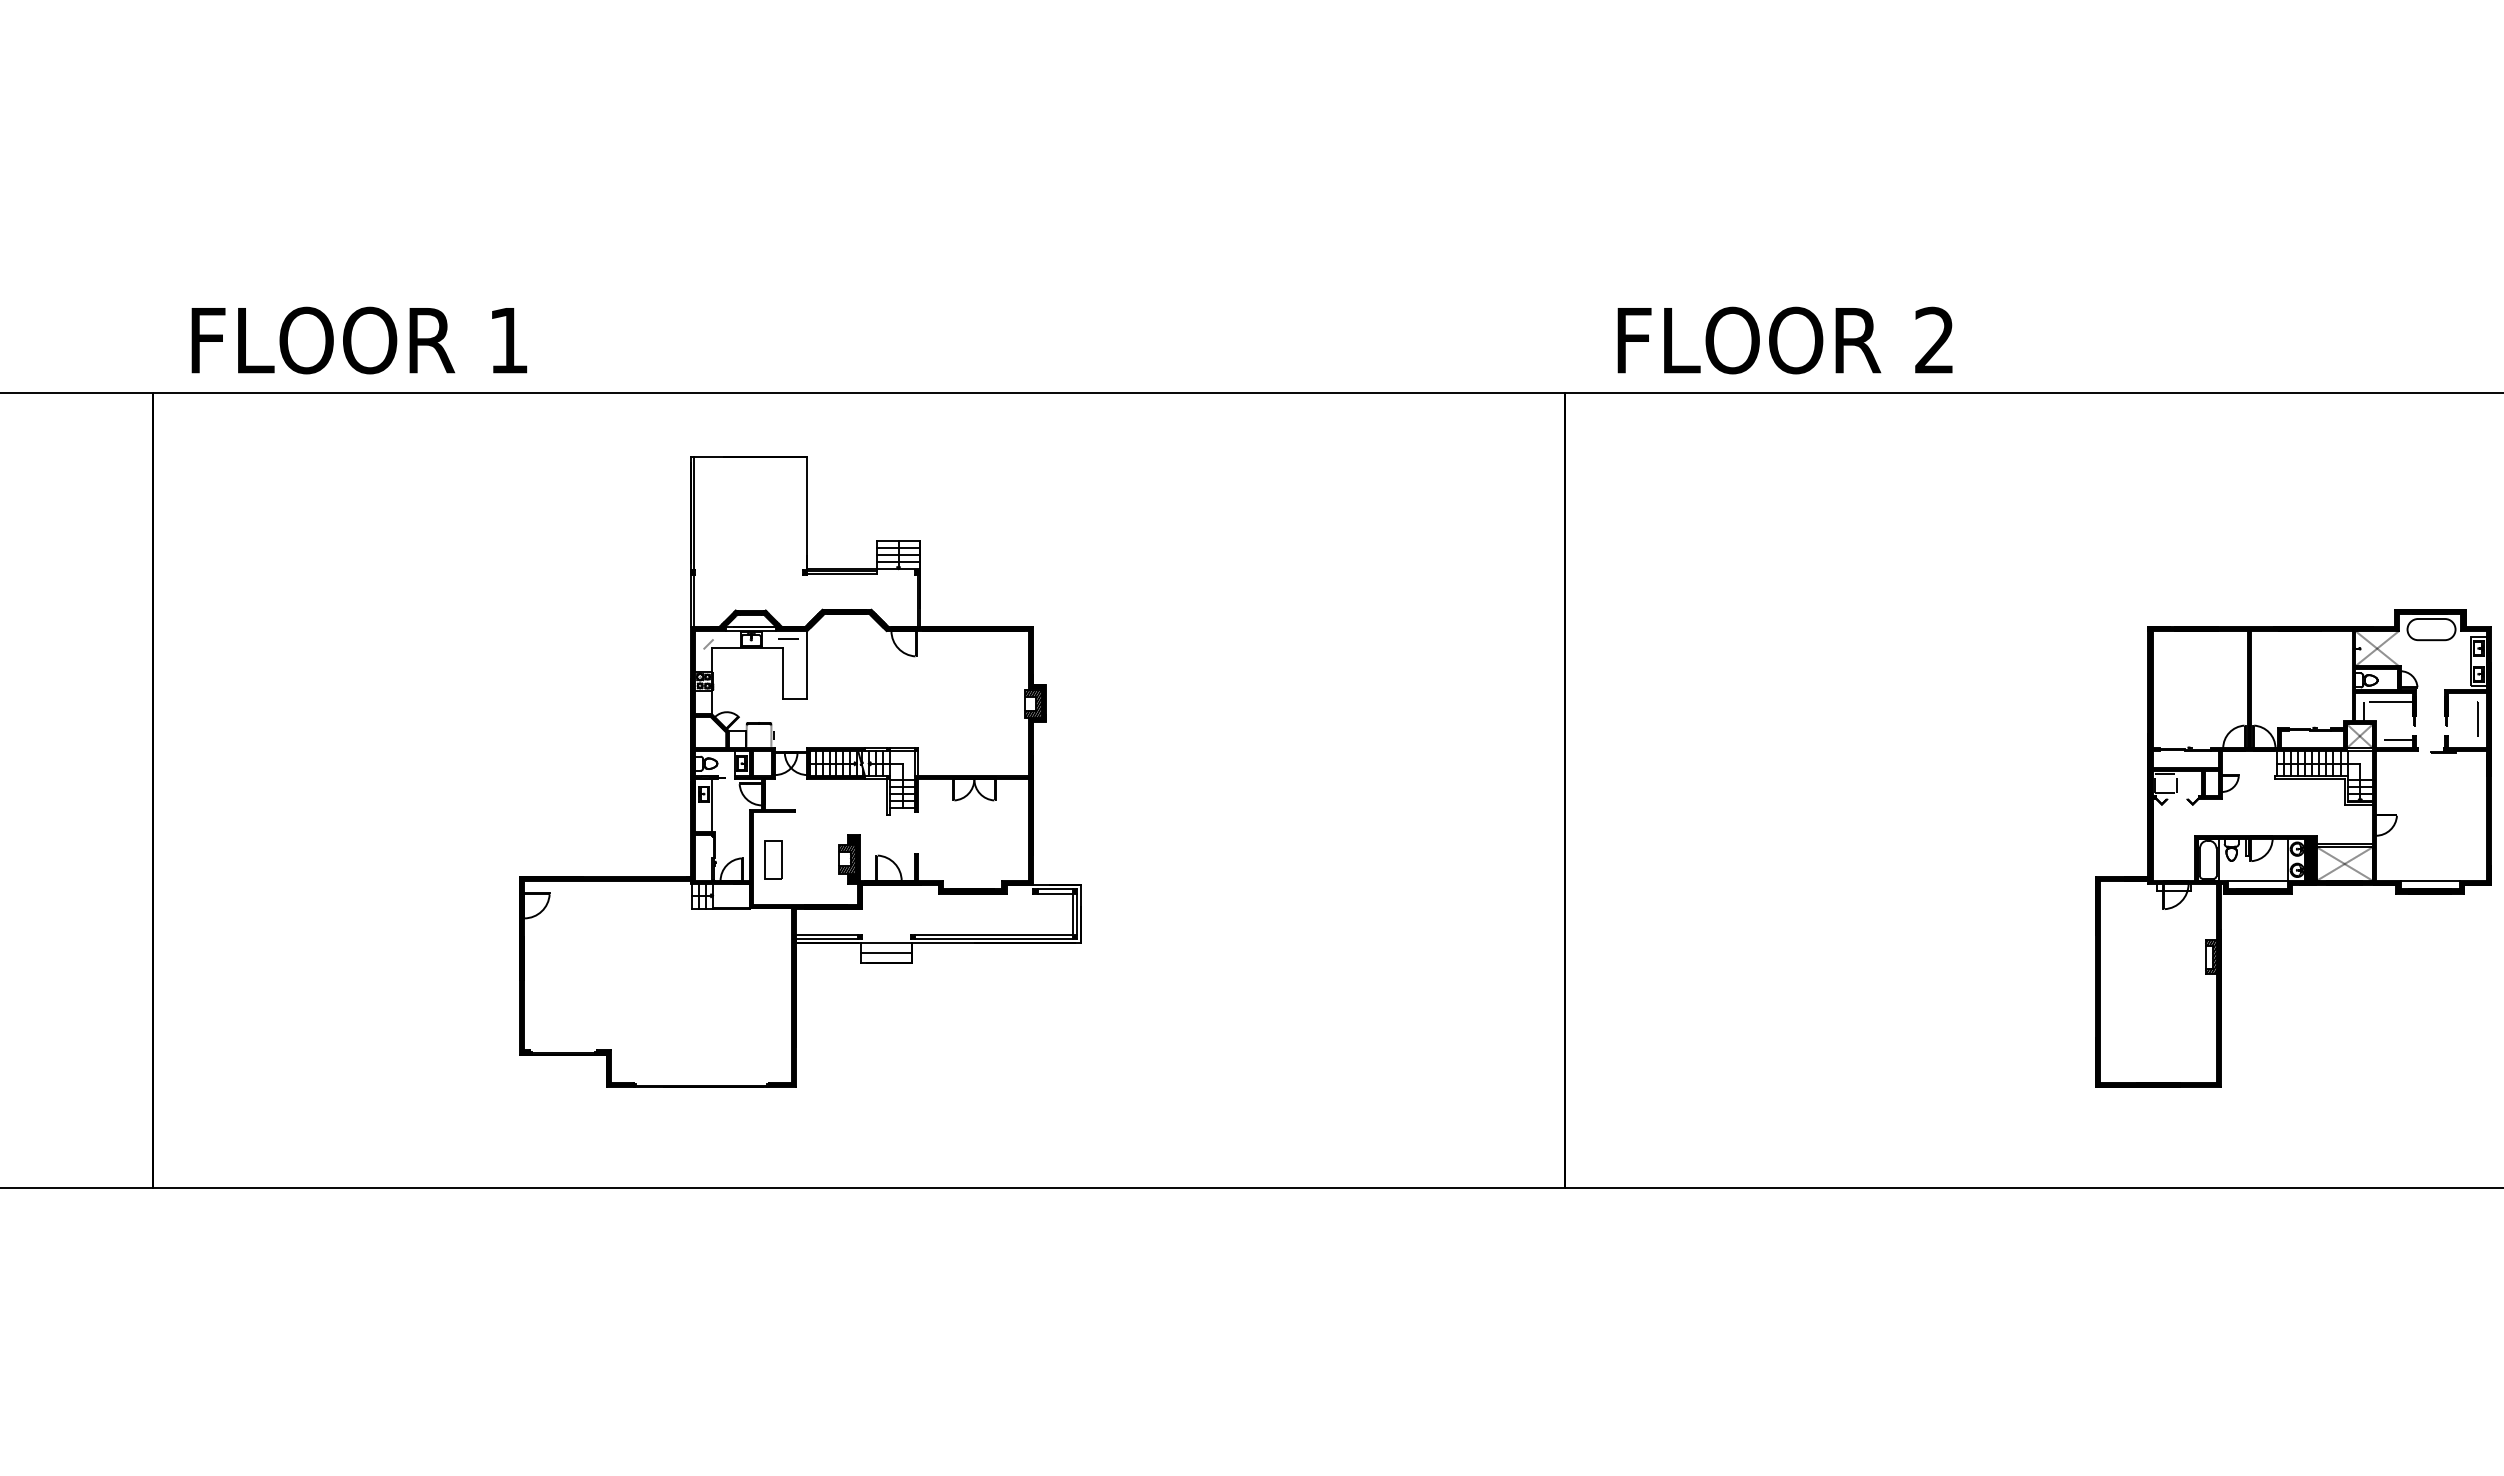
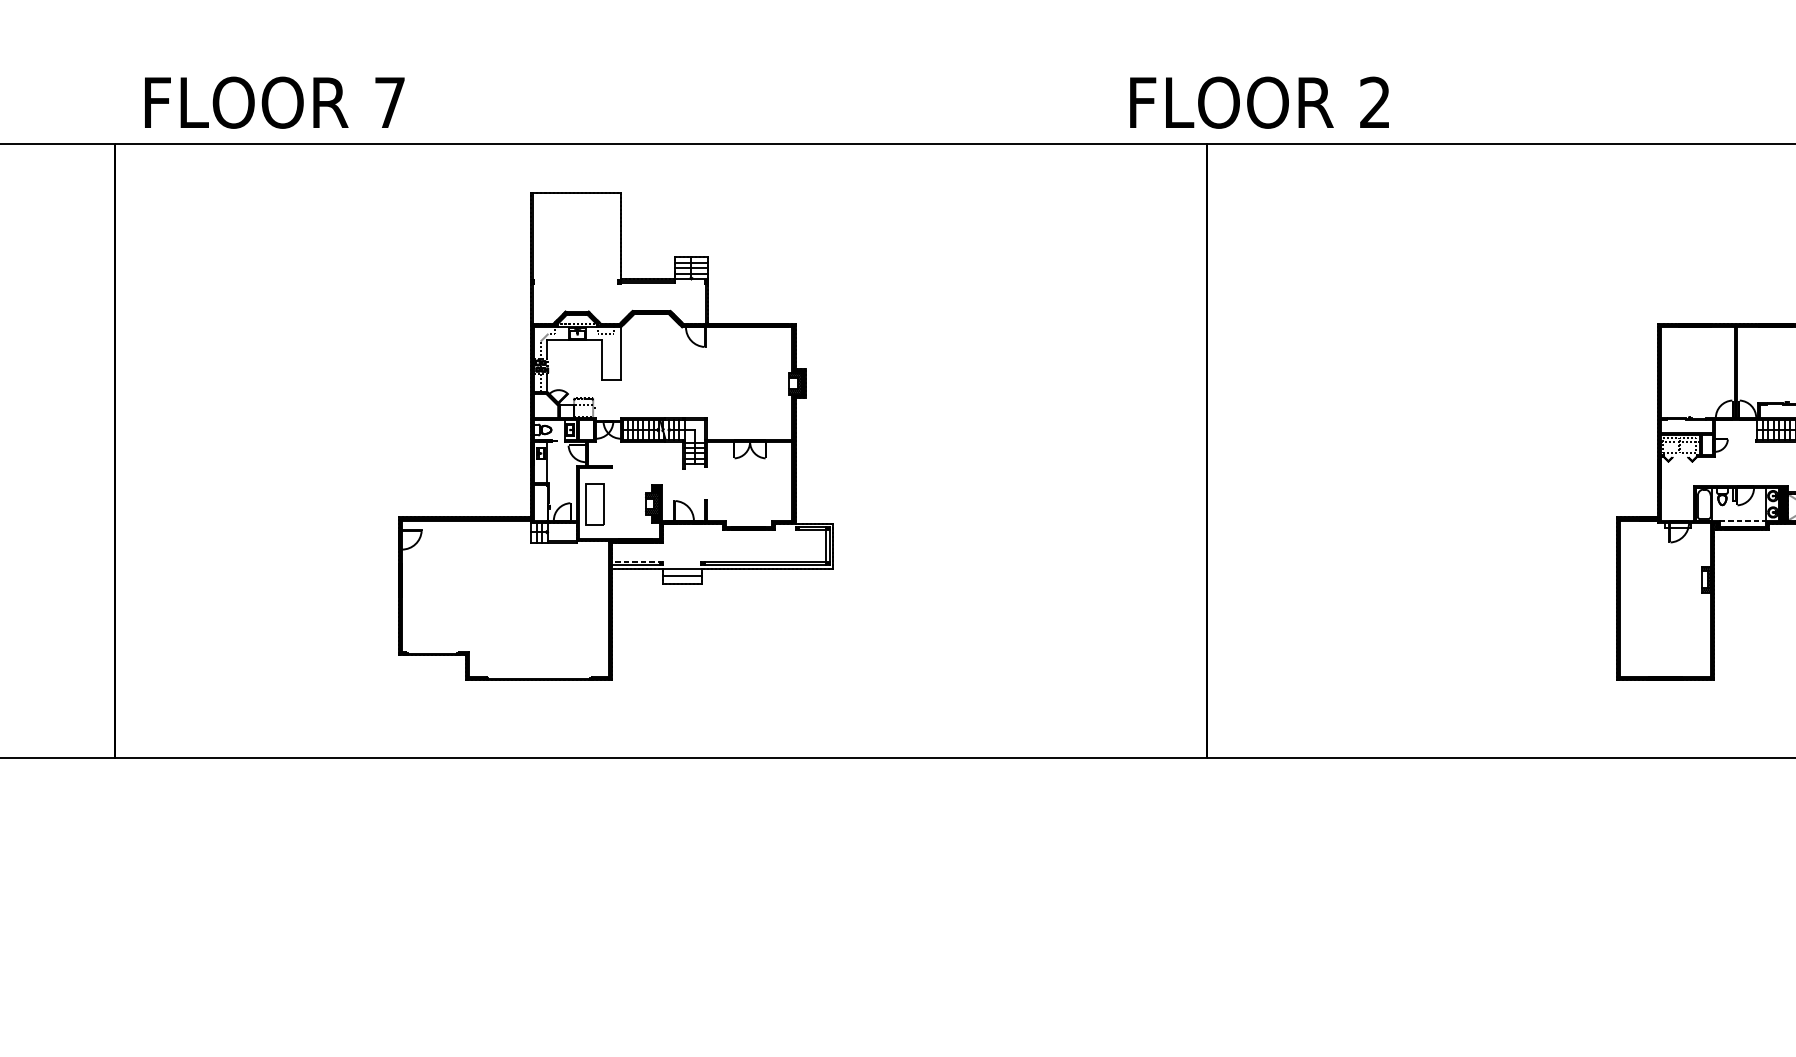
text: (508, 340) -> (389, 102), 1 -> 7
text: (1784, 340) -> (1259, 102), moved
part: (773, 859) -> (594, 504), size x1.4
line: (2257, 880) -> (1742, 520), solid -> dashed
line: (828, 934) -> (637, 562), solid -> dashed

